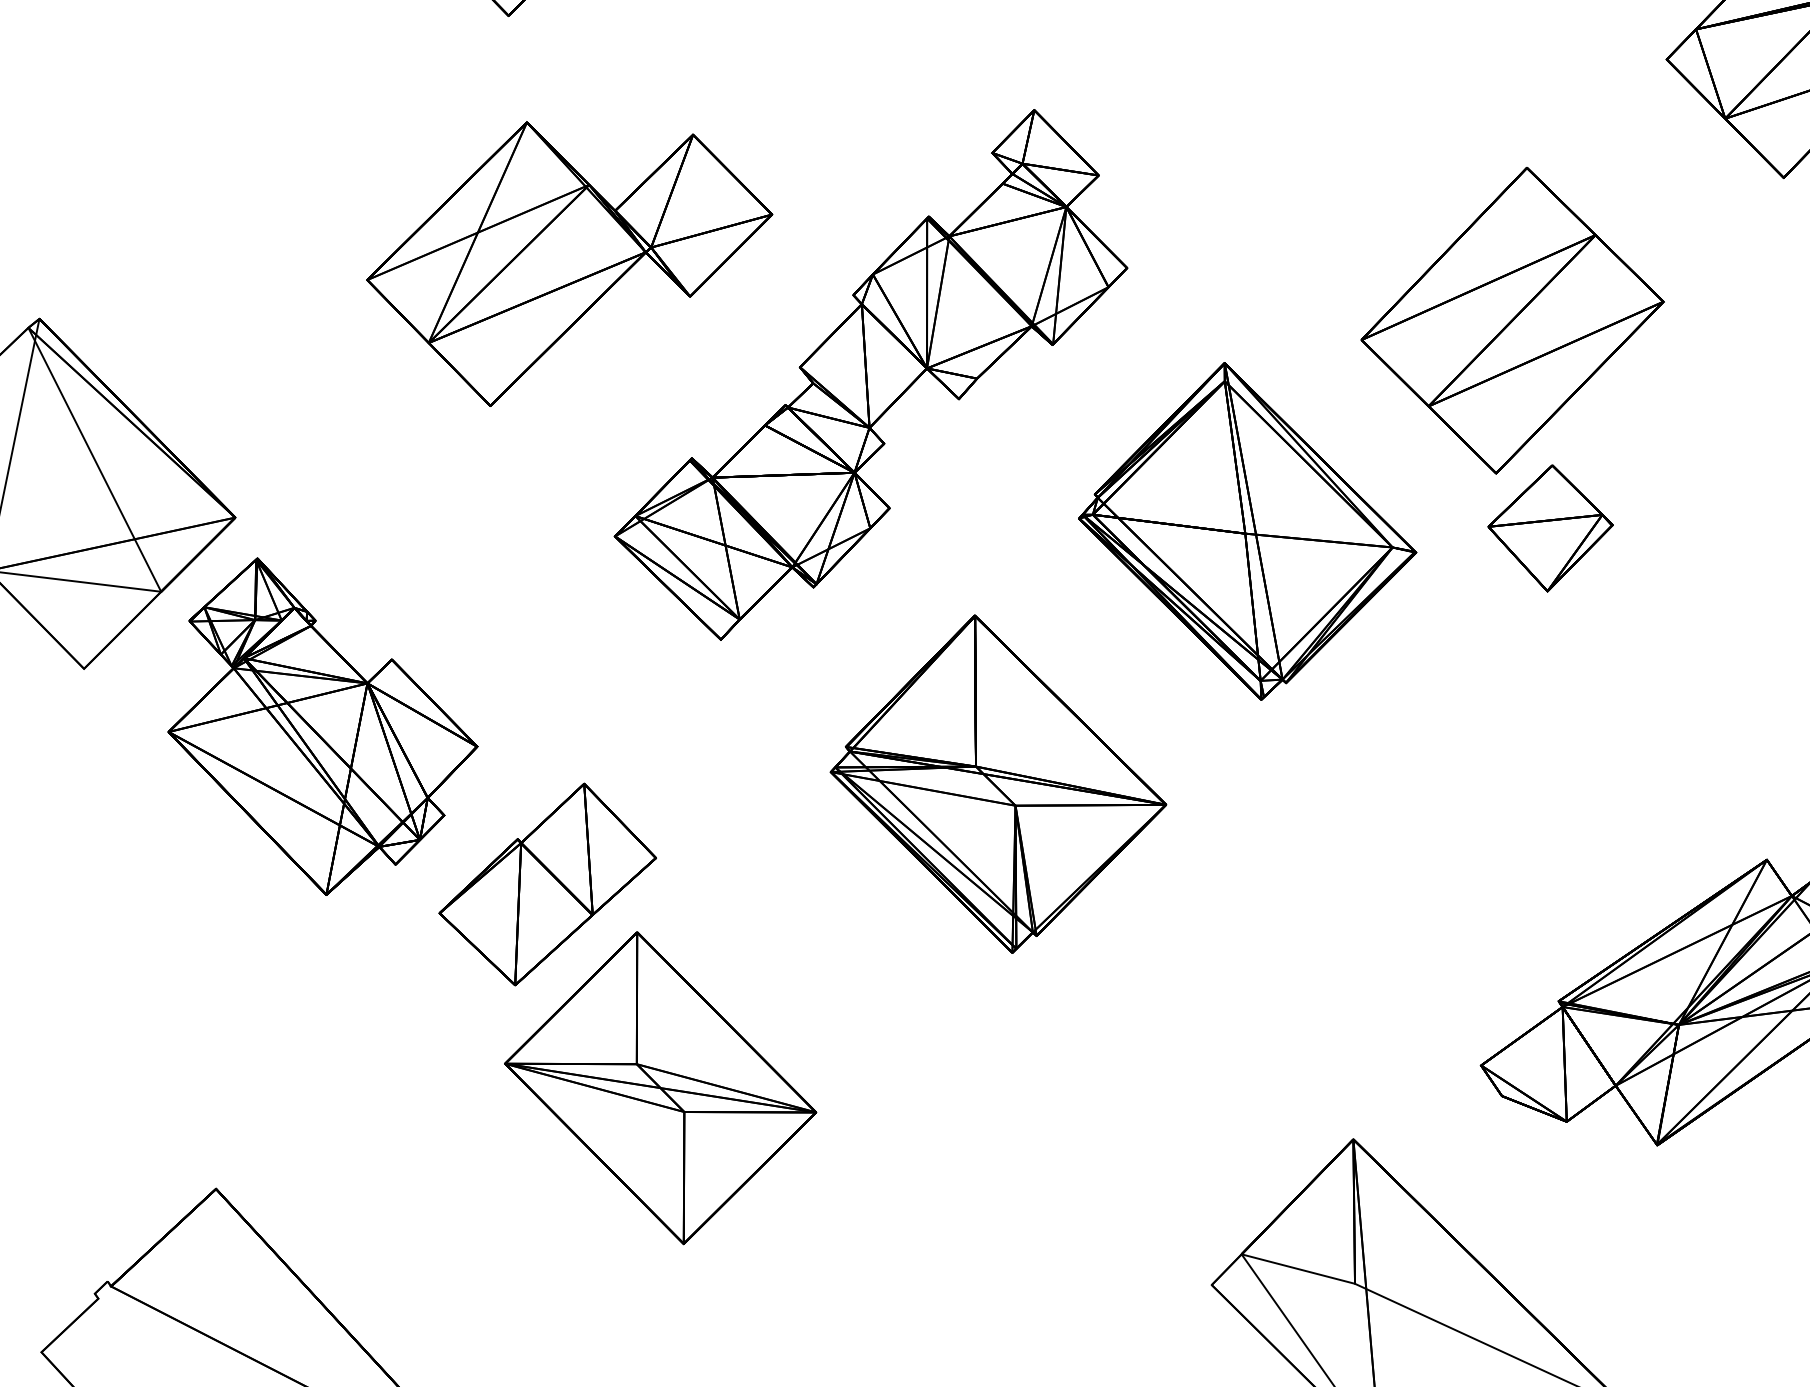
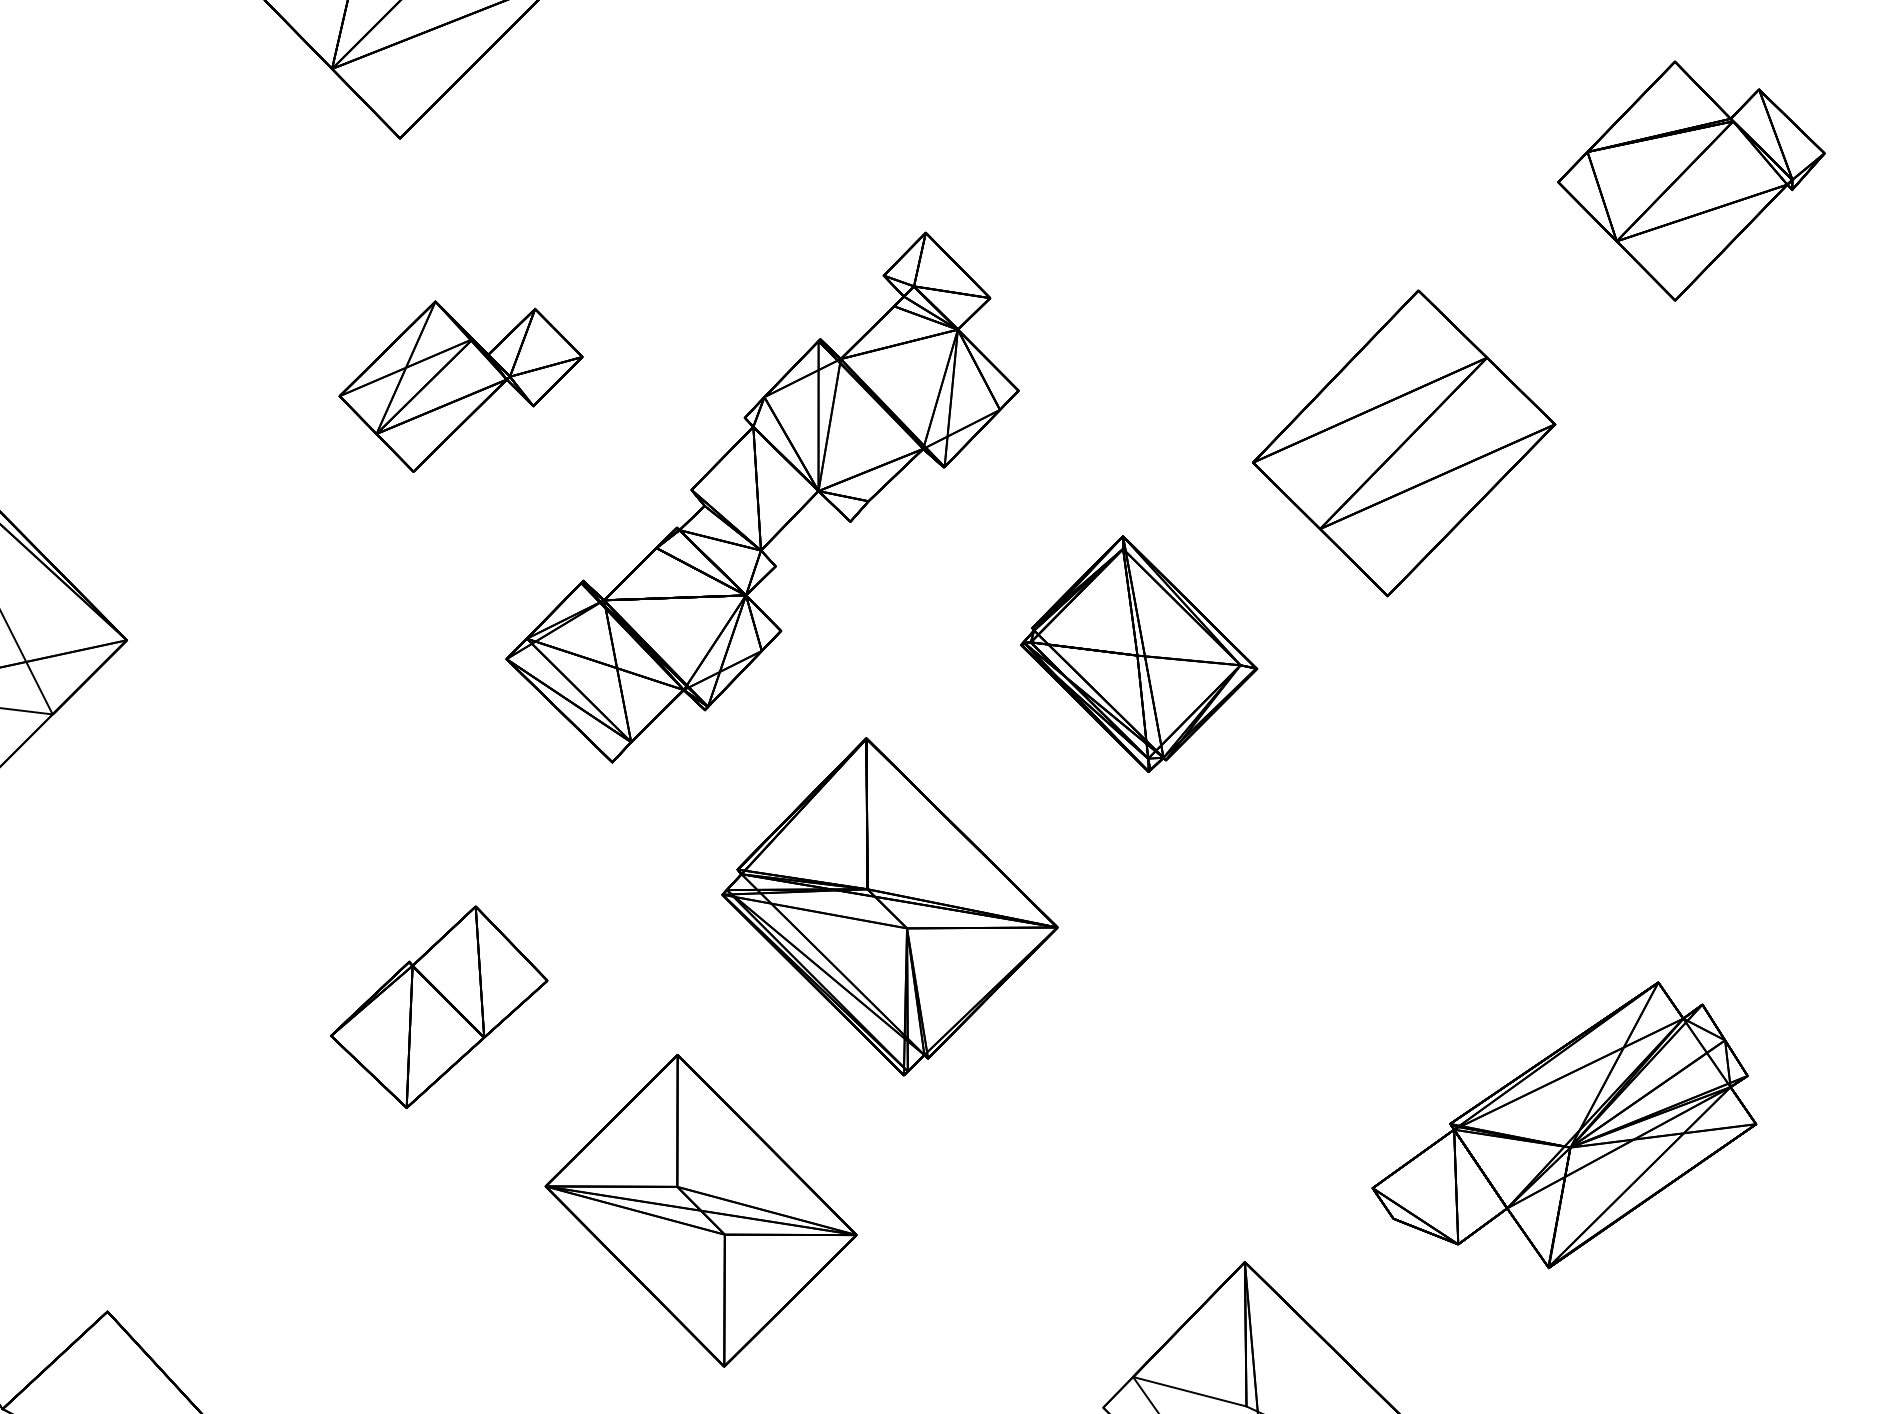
part: (569, 263) -> (460, 386), size x0.6
part: (1550, 528) -> (1441, 651), removed
part: (1247, 530) -> (1138, 653), size x0.7
part: (323, 726) -> (214, 849), removed
part: (660, 1087) -> (700, 1210), moved

